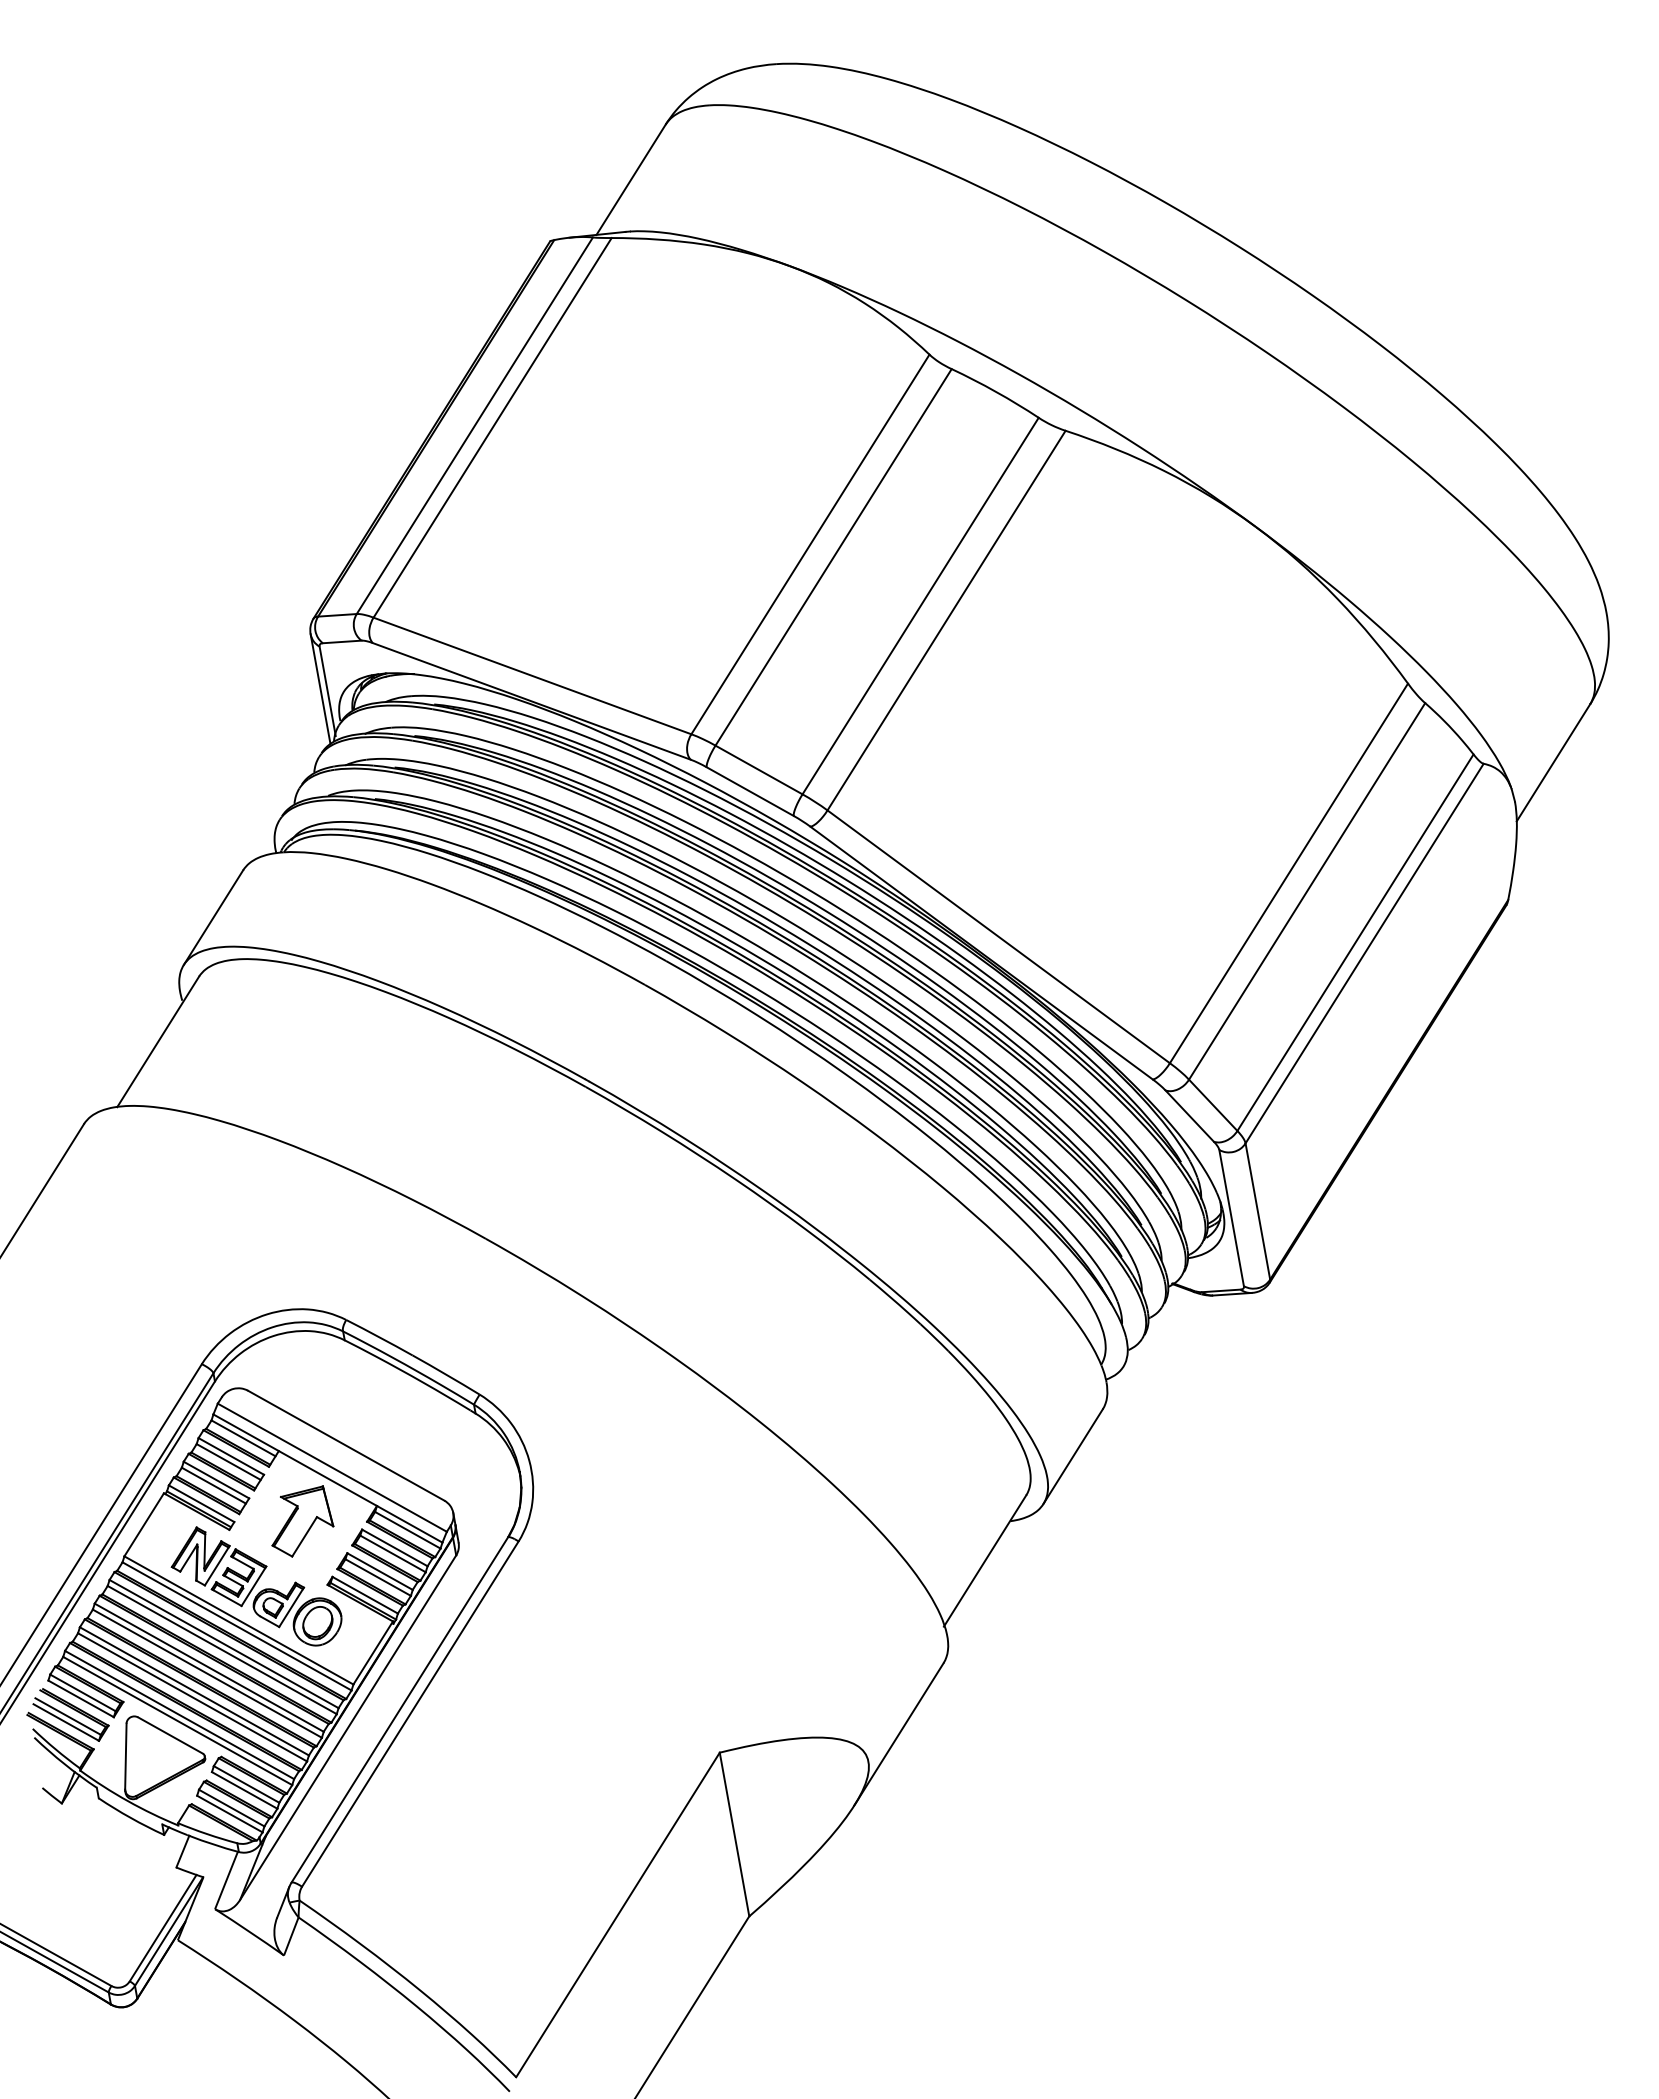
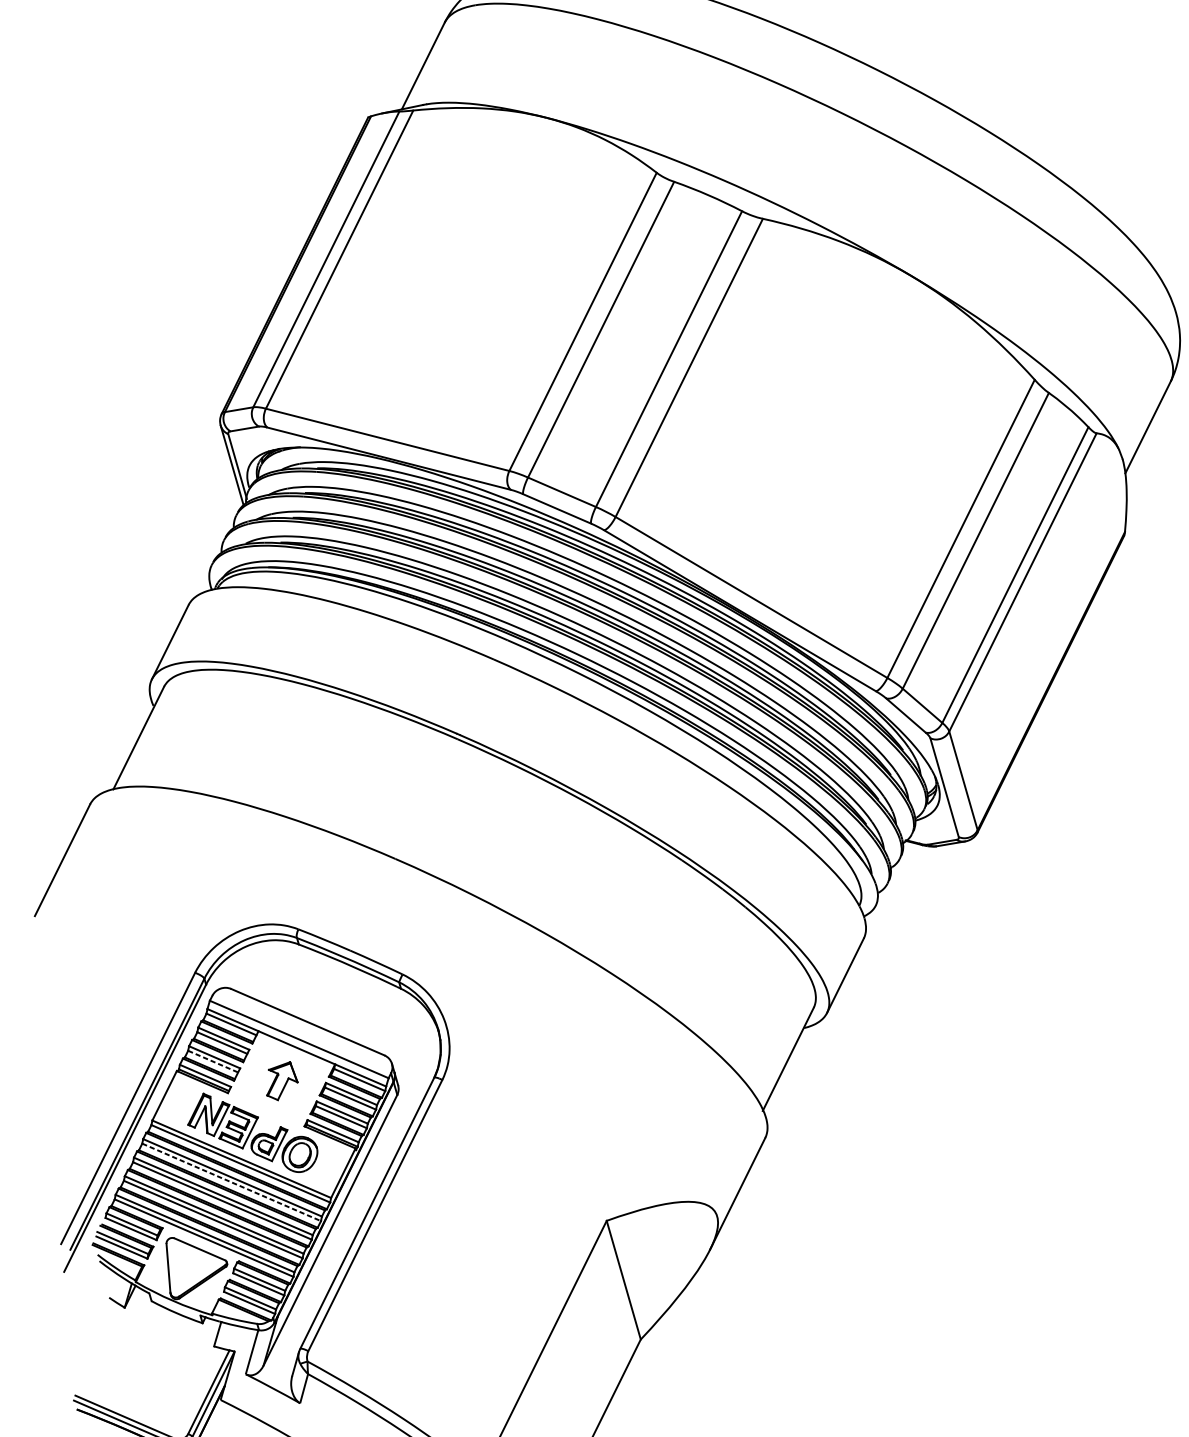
line: (213, 1485) -> (212, 1061), solid -> dashed
part: (302, 1521) -> (281, 1081), size x0.7
line: (222, 1650) -> (231, 1182), solid -> dashed

